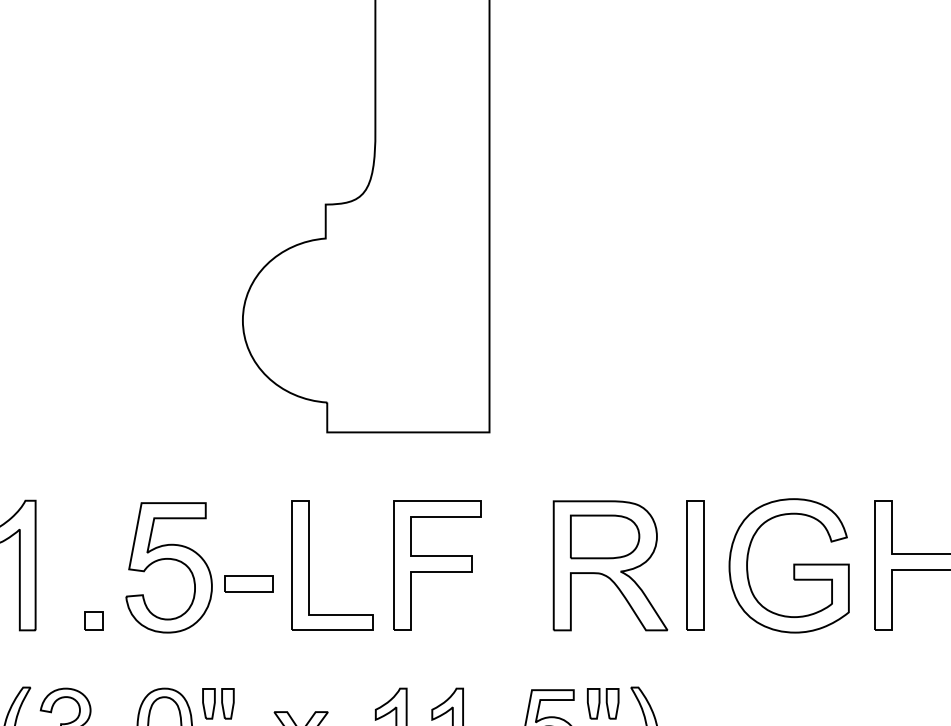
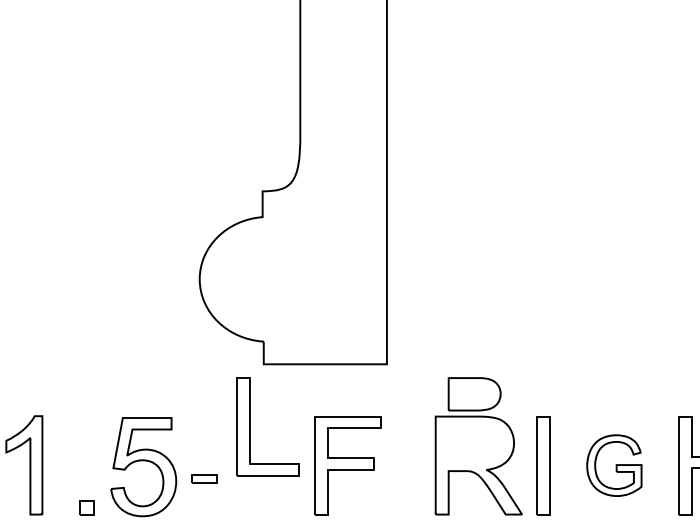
part: (605, 536) -> (474, 393), moved
part: (309, 565) -> (250, 426), moved
part: (788, 565) -> (613, 465), size x0.6
part: (248, 583) -> (203, 478), size x0.7

